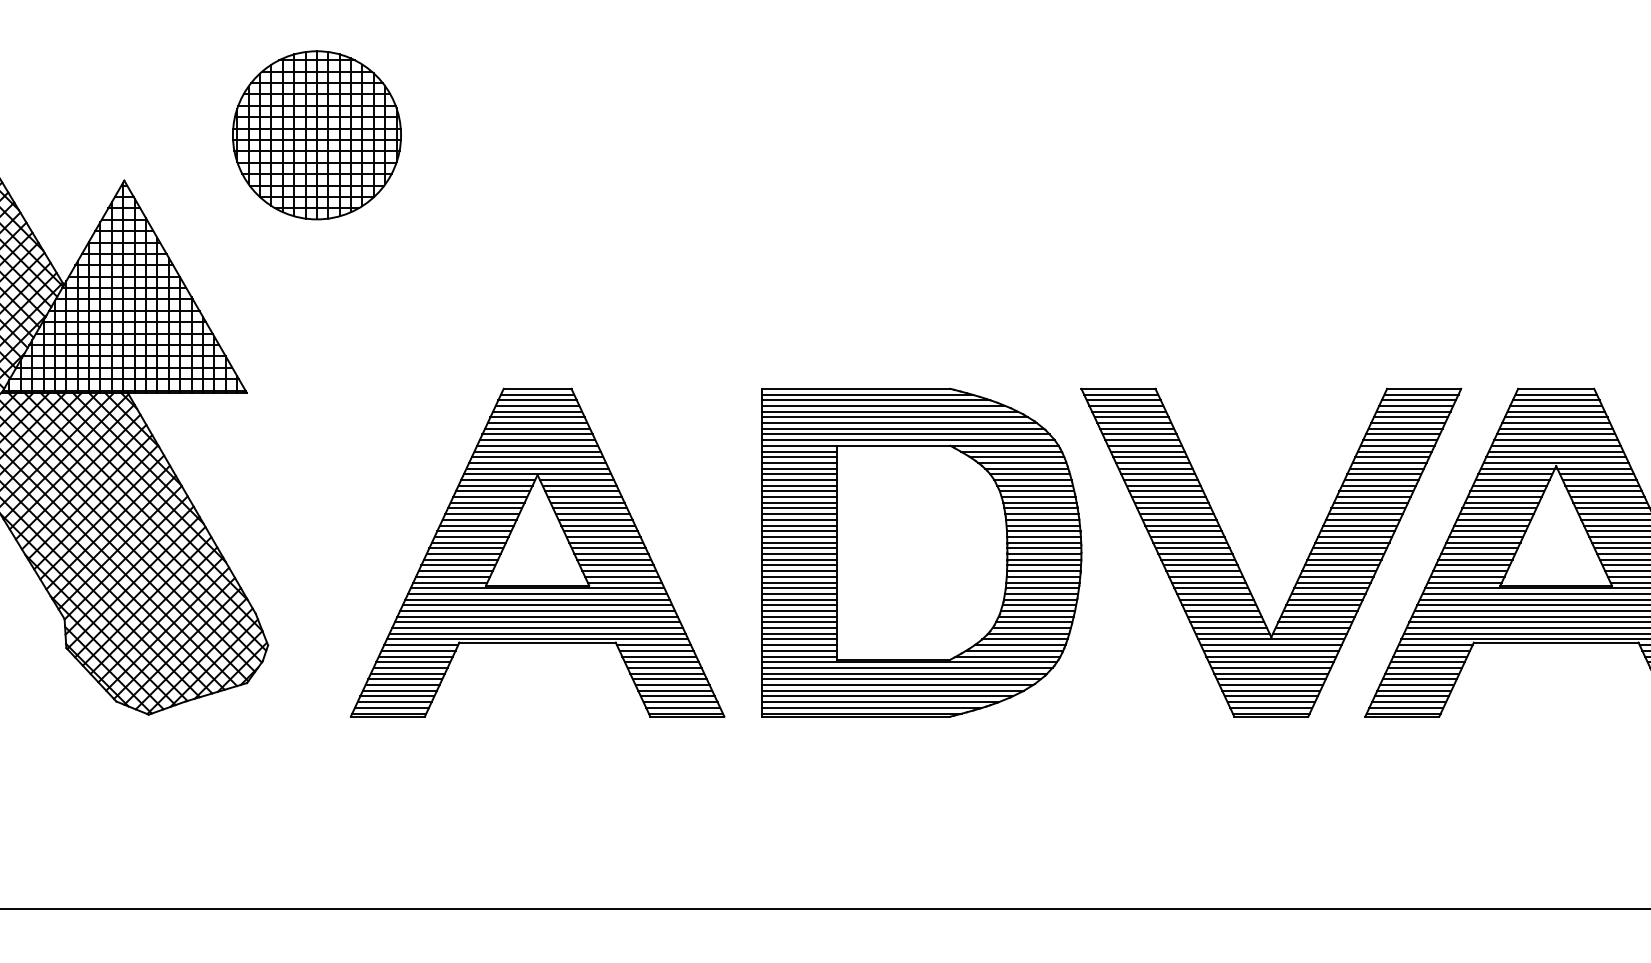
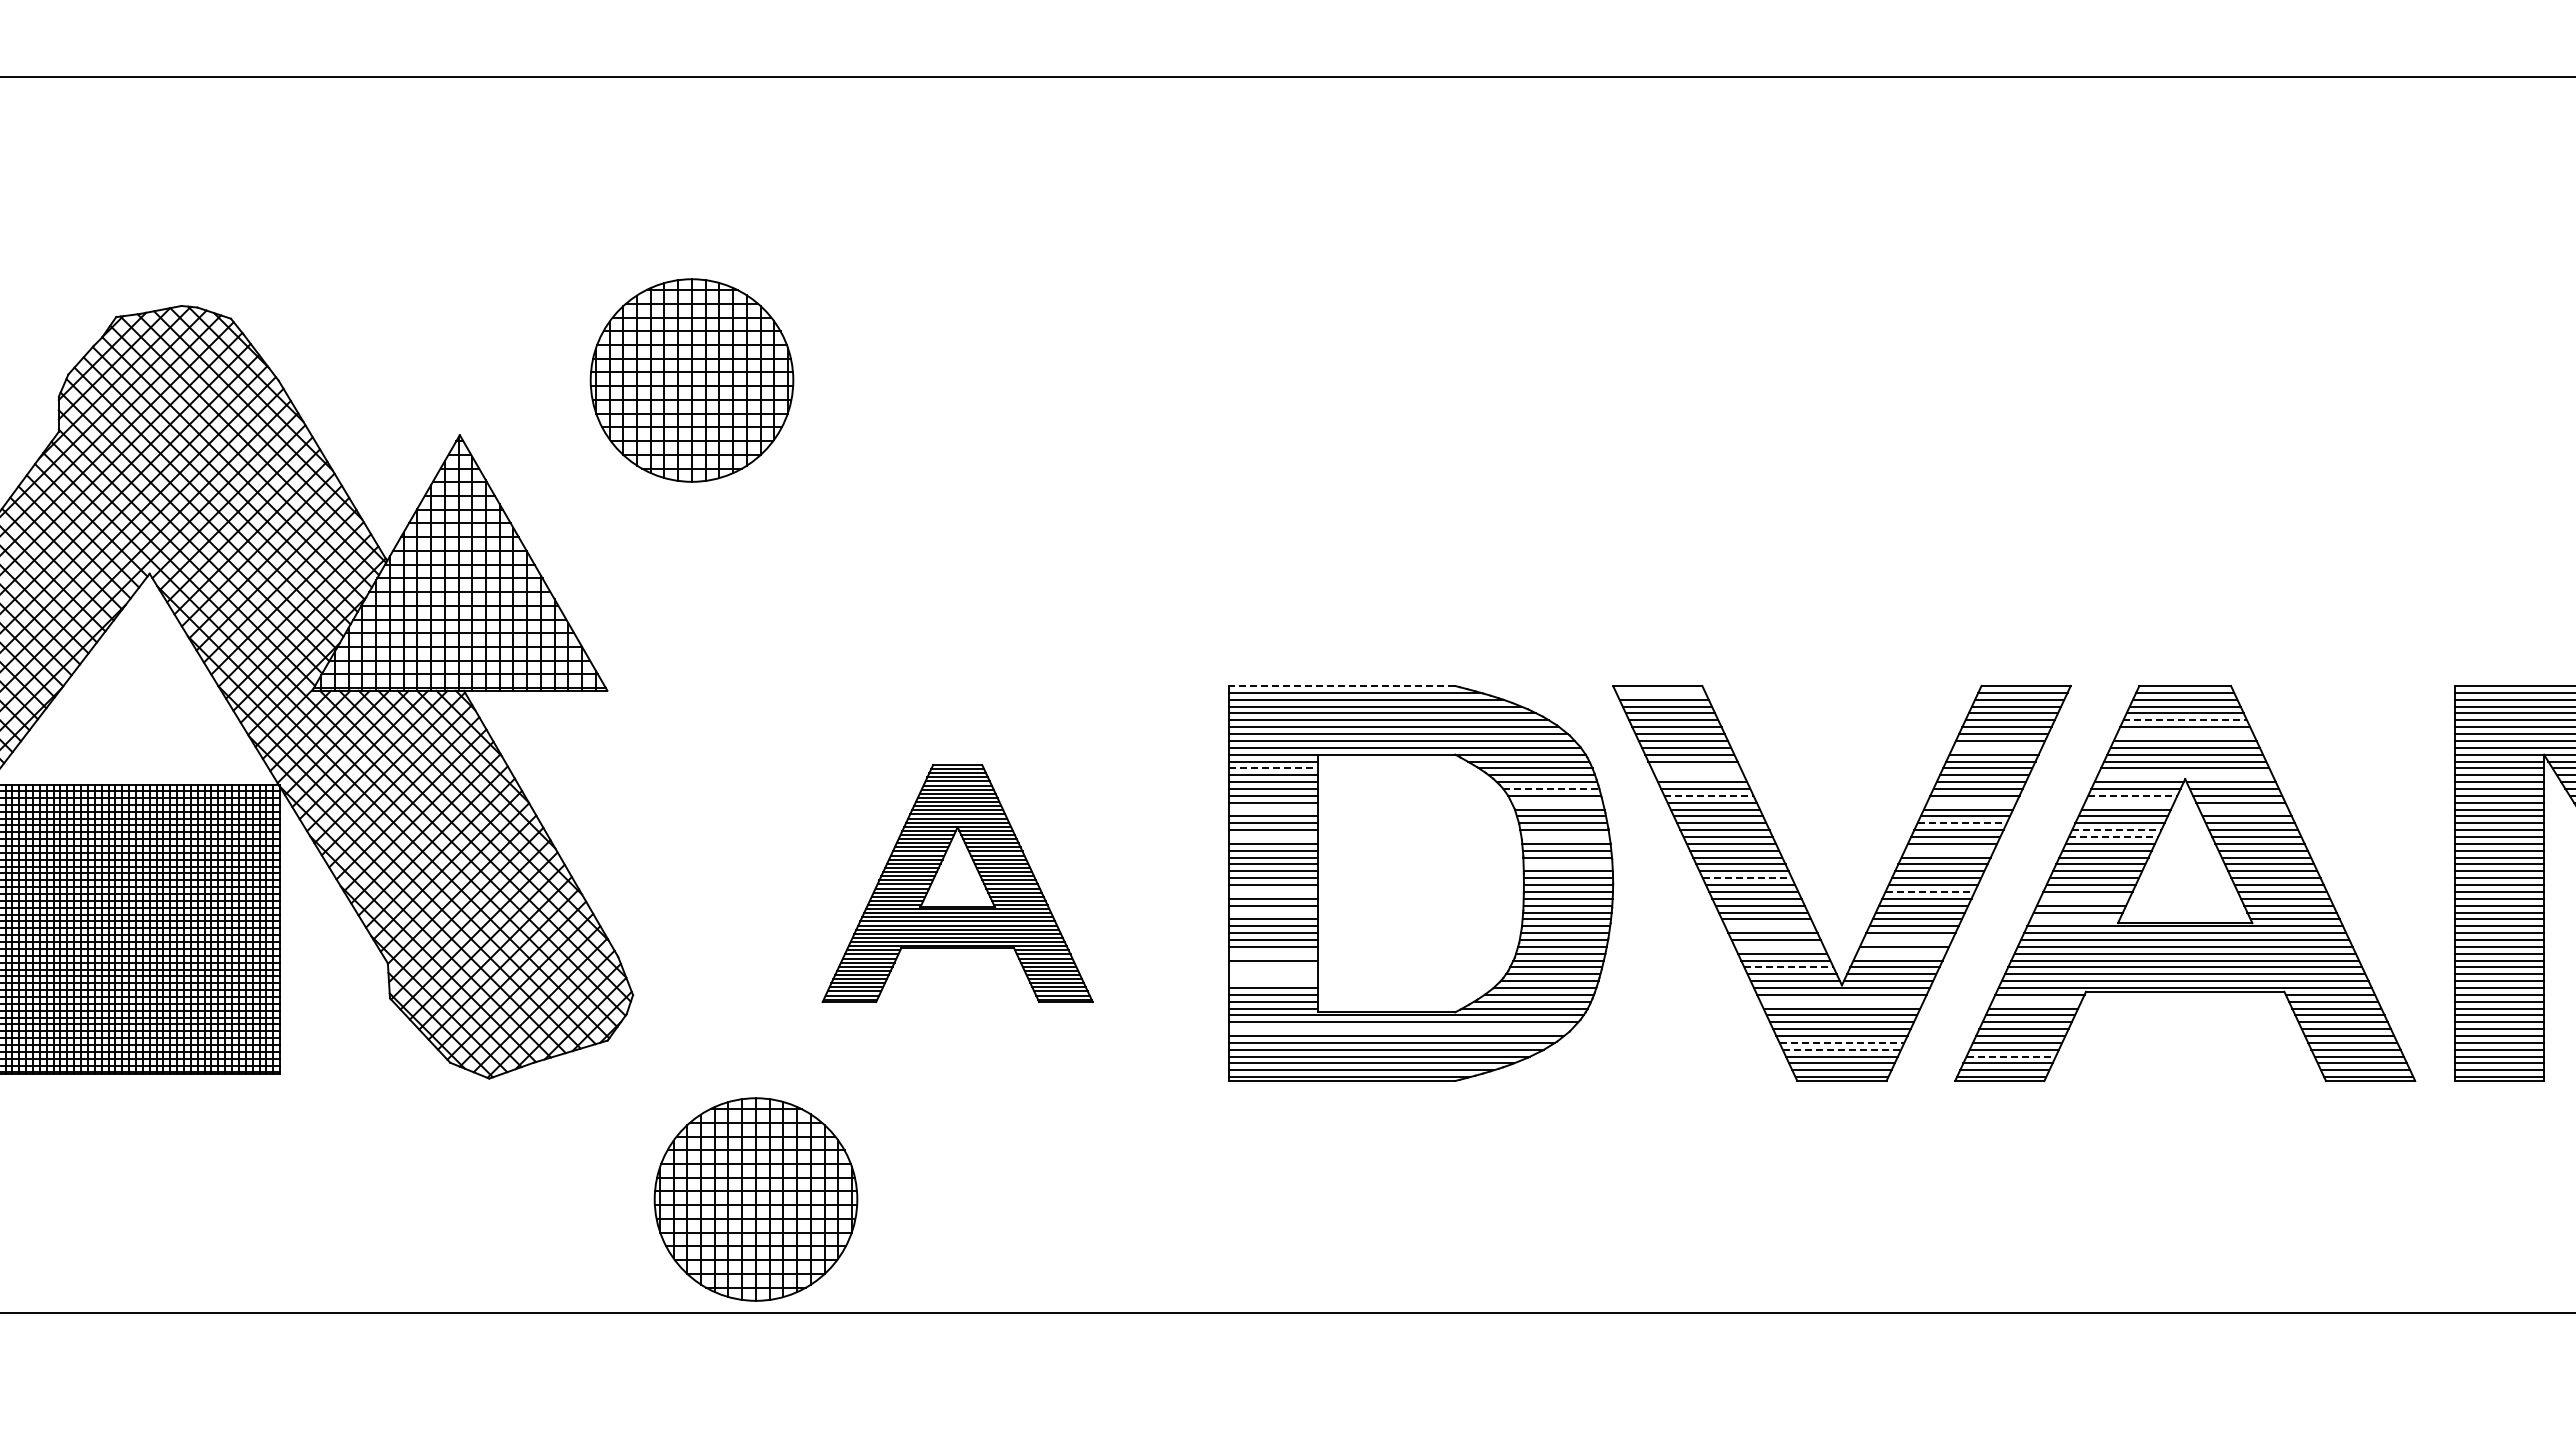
line: (856, 389) -> (1341, 686), solid -> dashed
line: (1120, 394) -> (1660, 692), removed
line: (1556, 417) -> (2185, 720), solid -> dashed
line: (1555, 429) -> (2184, 734), removed
line: (1399, 439) -> (1996, 747), removed
line: (799, 457) -> (1273, 768), solid -> dashed
line: (1149, 457) -> (1695, 768), removed
line: (1152, 463) -> (1698, 775), removed
line: (1555, 463) -> (2184, 775), removed
line: (1030, 473) -> (1551, 788), solid -> dashed
line: (1160, 479) -> (1708, 795), solid -> dashed
line: (1512, 479) -> (2132, 795), solid -> dashed
line: (1034, 485) -> (1556, 802), removed
line: (1378, 485) -> (1971, 802), removed
line: (1509, 485) -> (2129, 802), removed
line: (799, 491) -> (1273, 809), removed
line: (1604, 491) -> (2243, 809), removed
line: (1371, 502) -> (1962, 823), solid -> dashed
line: (1499, 508) -> (2116, 830), solid -> dashed
line: (799, 514) -> (1273, 837), removed
line: (1041, 514) -> (1565, 837), removed
line: (1496, 514) -> (2113, 837), solid -> dashed
line: (1359, 525) -> (1948, 850), removed
line: (1043, 536) -> (1567, 864), removed
line: (1192, 548) -> (1747, 878), solid -> dashed
part: (537, 552) -> (957, 883), size x0.6
line: (799, 559) -> (1273, 891), removed
line: (1344, 559) -> (1930, 891), solid -> dashed
line: (1472, 565) -> (2084, 898), removed
line: (799, 576) -> (1273, 912), removed
line: (1464, 582) -> (2074, 919), removed
line: (1211, 588) -> (1769, 926), removed
line: (1325, 599) -> (1907, 939), removed
line: (1218, 605) -> (1778, 946), removed
line: (799, 610) -> (1273, 953), removed
line: (1319, 610) -> (1900, 953), removed
line: (799, 622) -> (1273, 967), removed
line: (1226, 622) -> (1788, 967), solid -> dashed
line: (799, 628) -> (1273, 974), removed
line: (799, 634) -> (1273, 981), removed
line: (1270, 650) -> (1841, 1001), removed
line: (1432, 650) -> (2036, 1001), removed
line: (904, 673) -> (1399, 1029), removed
line: (1271, 684) -> (1842, 1042), solid -> dashed
line: (1271, 690) -> (1842, 1049), solid -> dashed
line: (1412, 696) -> (2011, 1056), solid -> dashed
part: (369, 814) -> (755, 1199), added

